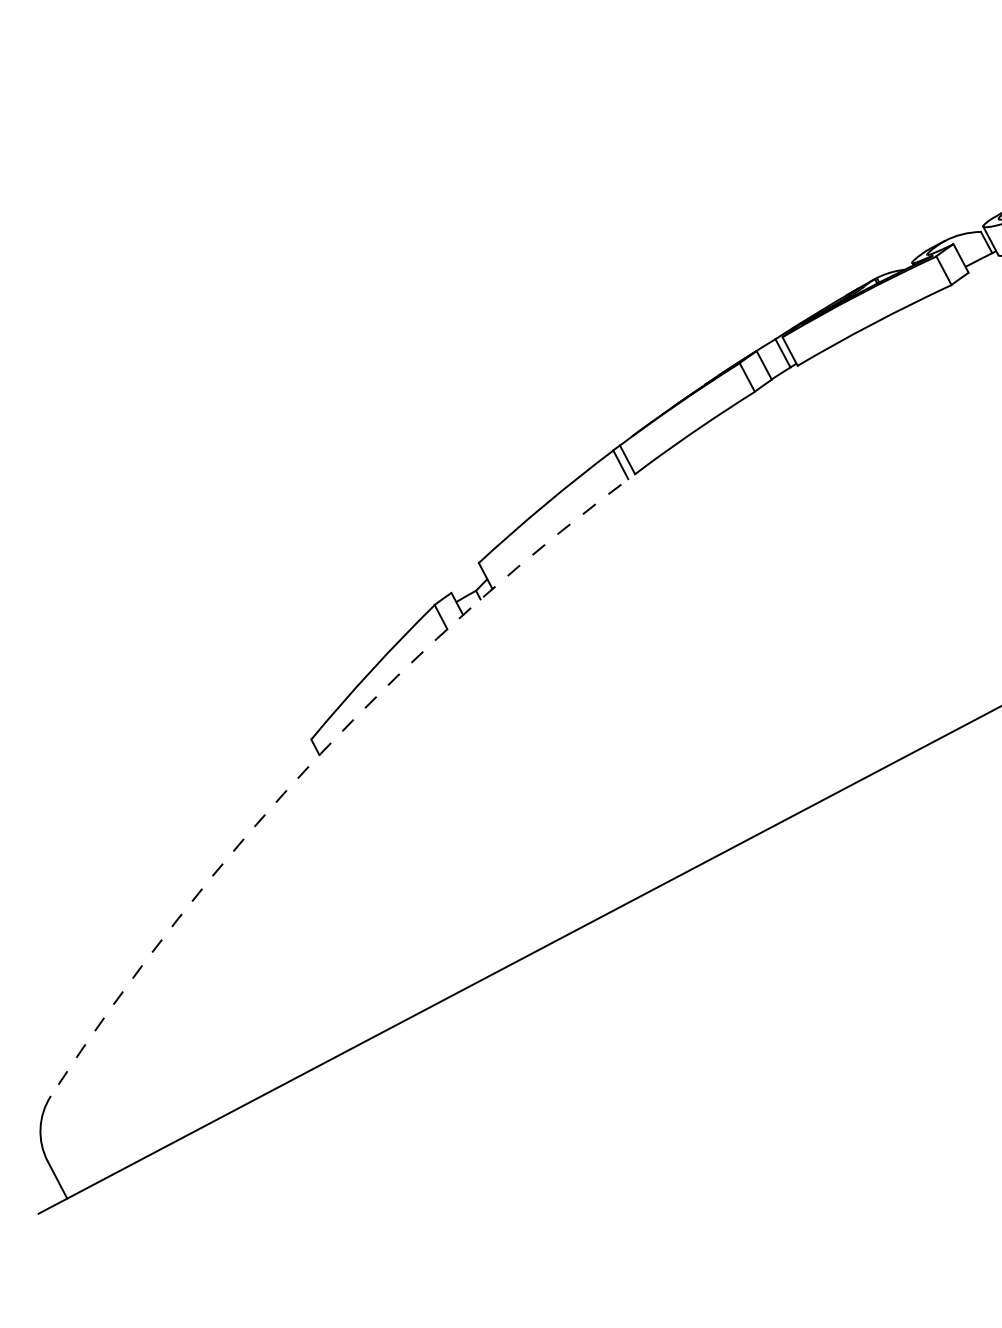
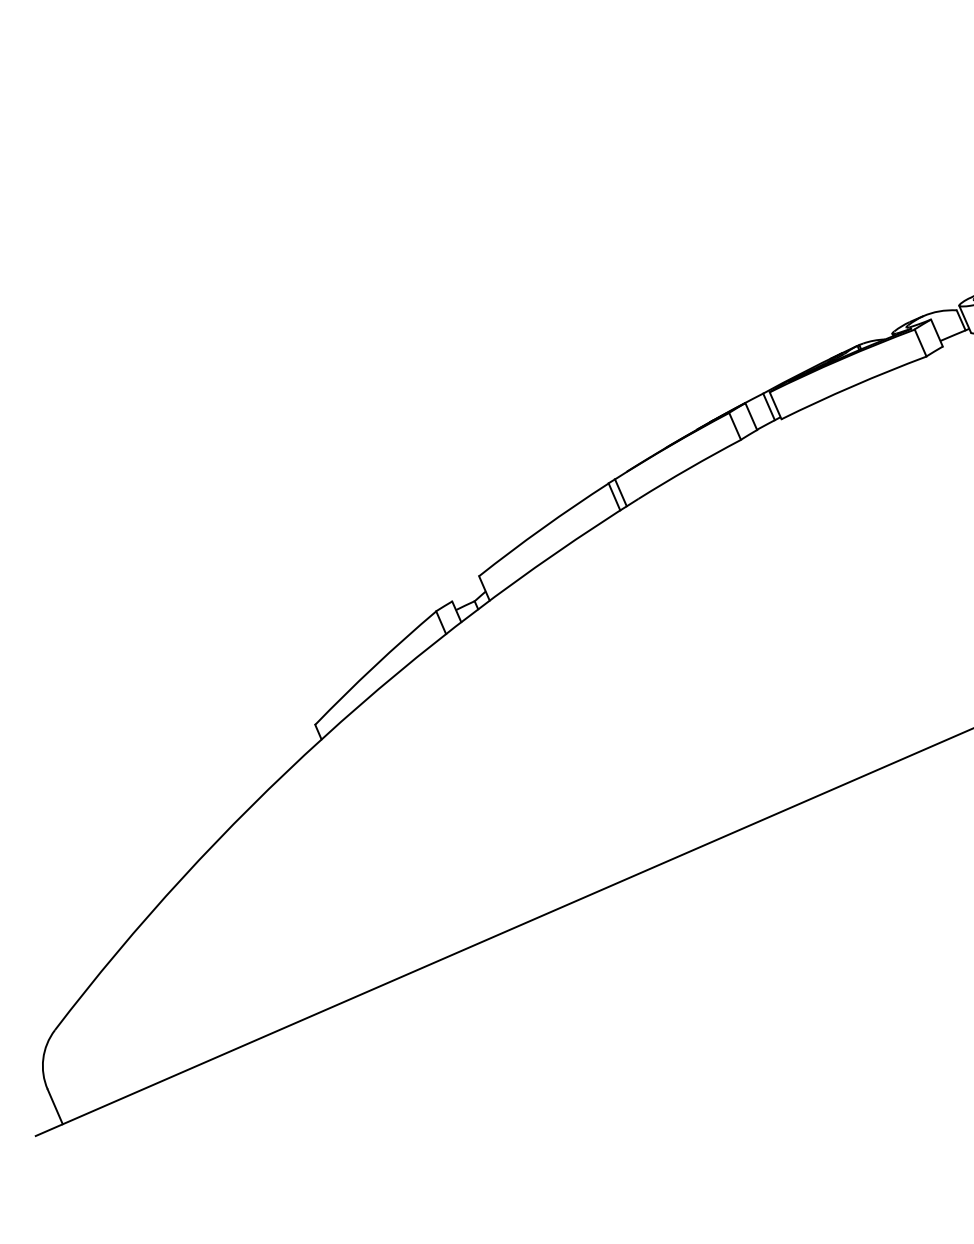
arc: (320, 753) -> (322, 738), dashed -> solid

